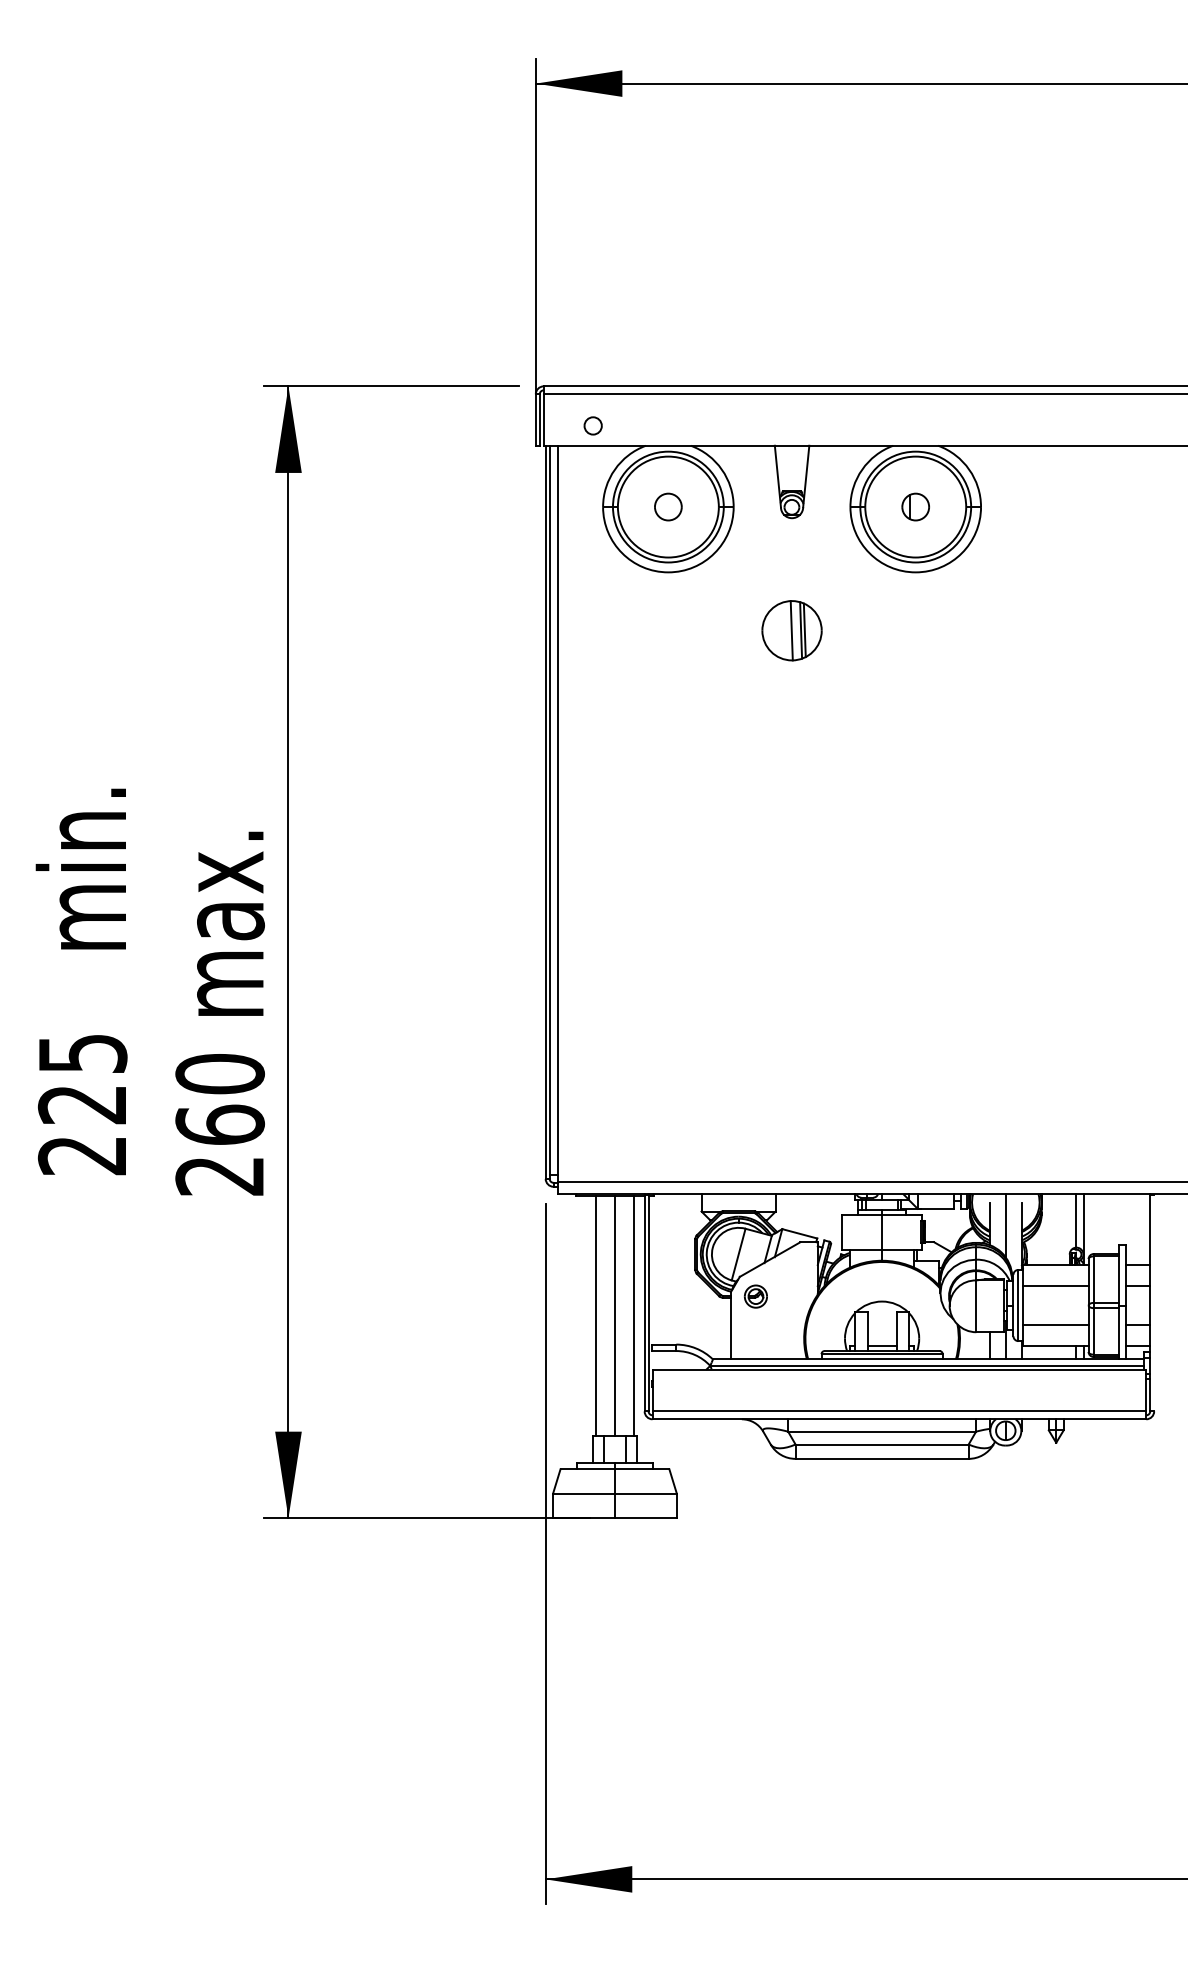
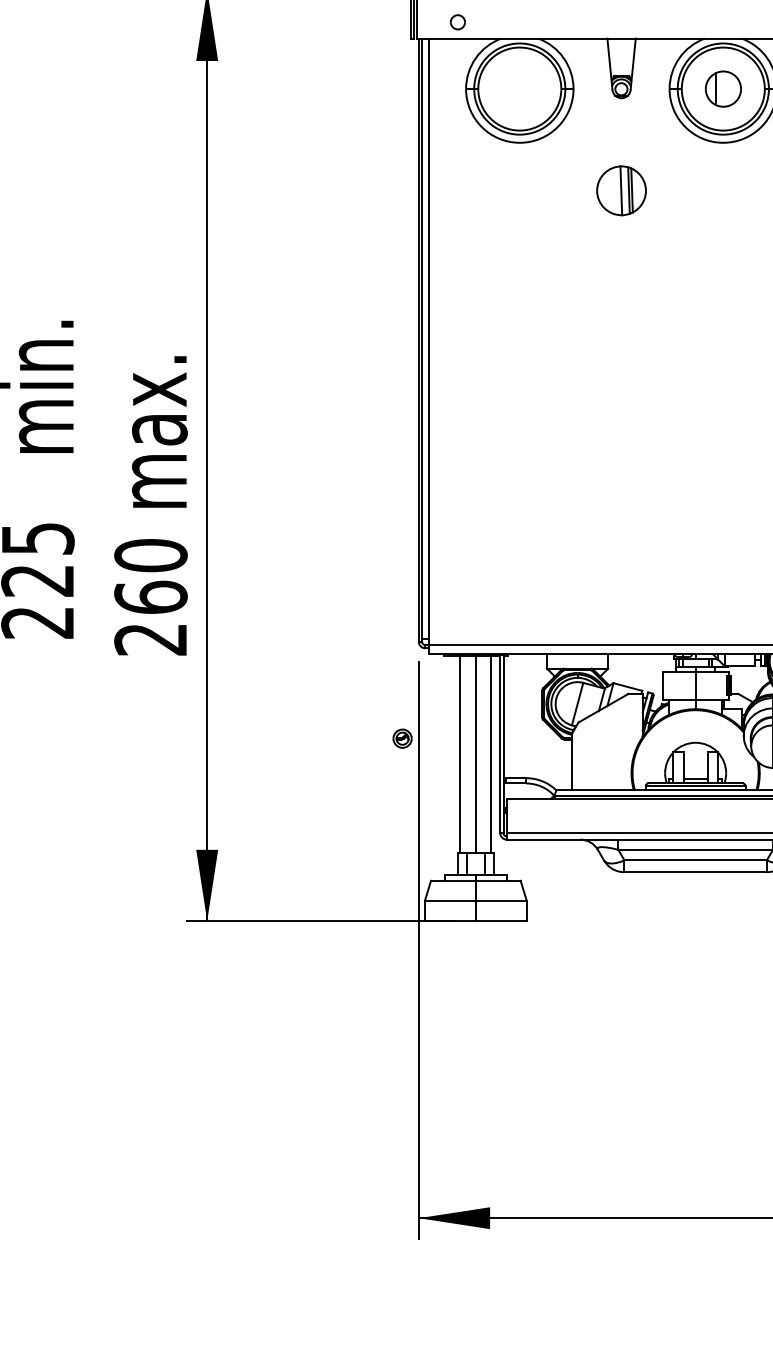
part: (668, 506) -> (519, 88), removed
part: (915, 506) -> (723, 88), size x1.6
part: (755, 1296) -> (402, 738), moved

